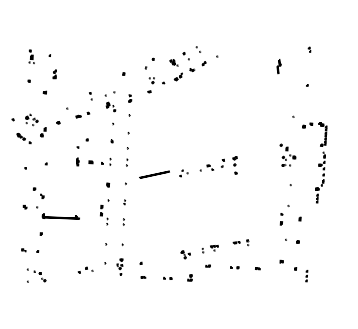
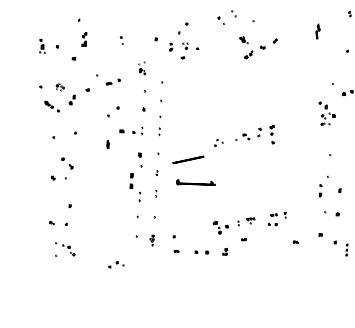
part: (31, 56) -> (42, 46), moved
part: (187, 70) -> (258, 48), moved
part: (54, 74) -> (83, 39), size x1.6
part: (90, 96) -> (121, 40), moved
part: (130, 98) -> (171, 47), moved
part: (110, 101) -> (142, 67), size x0.6
part: (31, 119) -> (59, 86), size x0.6
part: (287, 154) -> (326, 112), moved
part: (77, 161) -> (107, 144), moved
line: (154, 174) -> (188, 159), moved
part: (104, 212) -> (136, 183), size x1.4
part: (60, 216) -> (195, 182), moved
part: (185, 254) -> (220, 227), size x1.6
part: (119, 266) -> (151, 239), size x0.6
part: (234, 267) -> (272, 224), moved
part: (85, 269) -> (116, 263), moved
part: (167, 278) -> (201, 252), size x1.6

